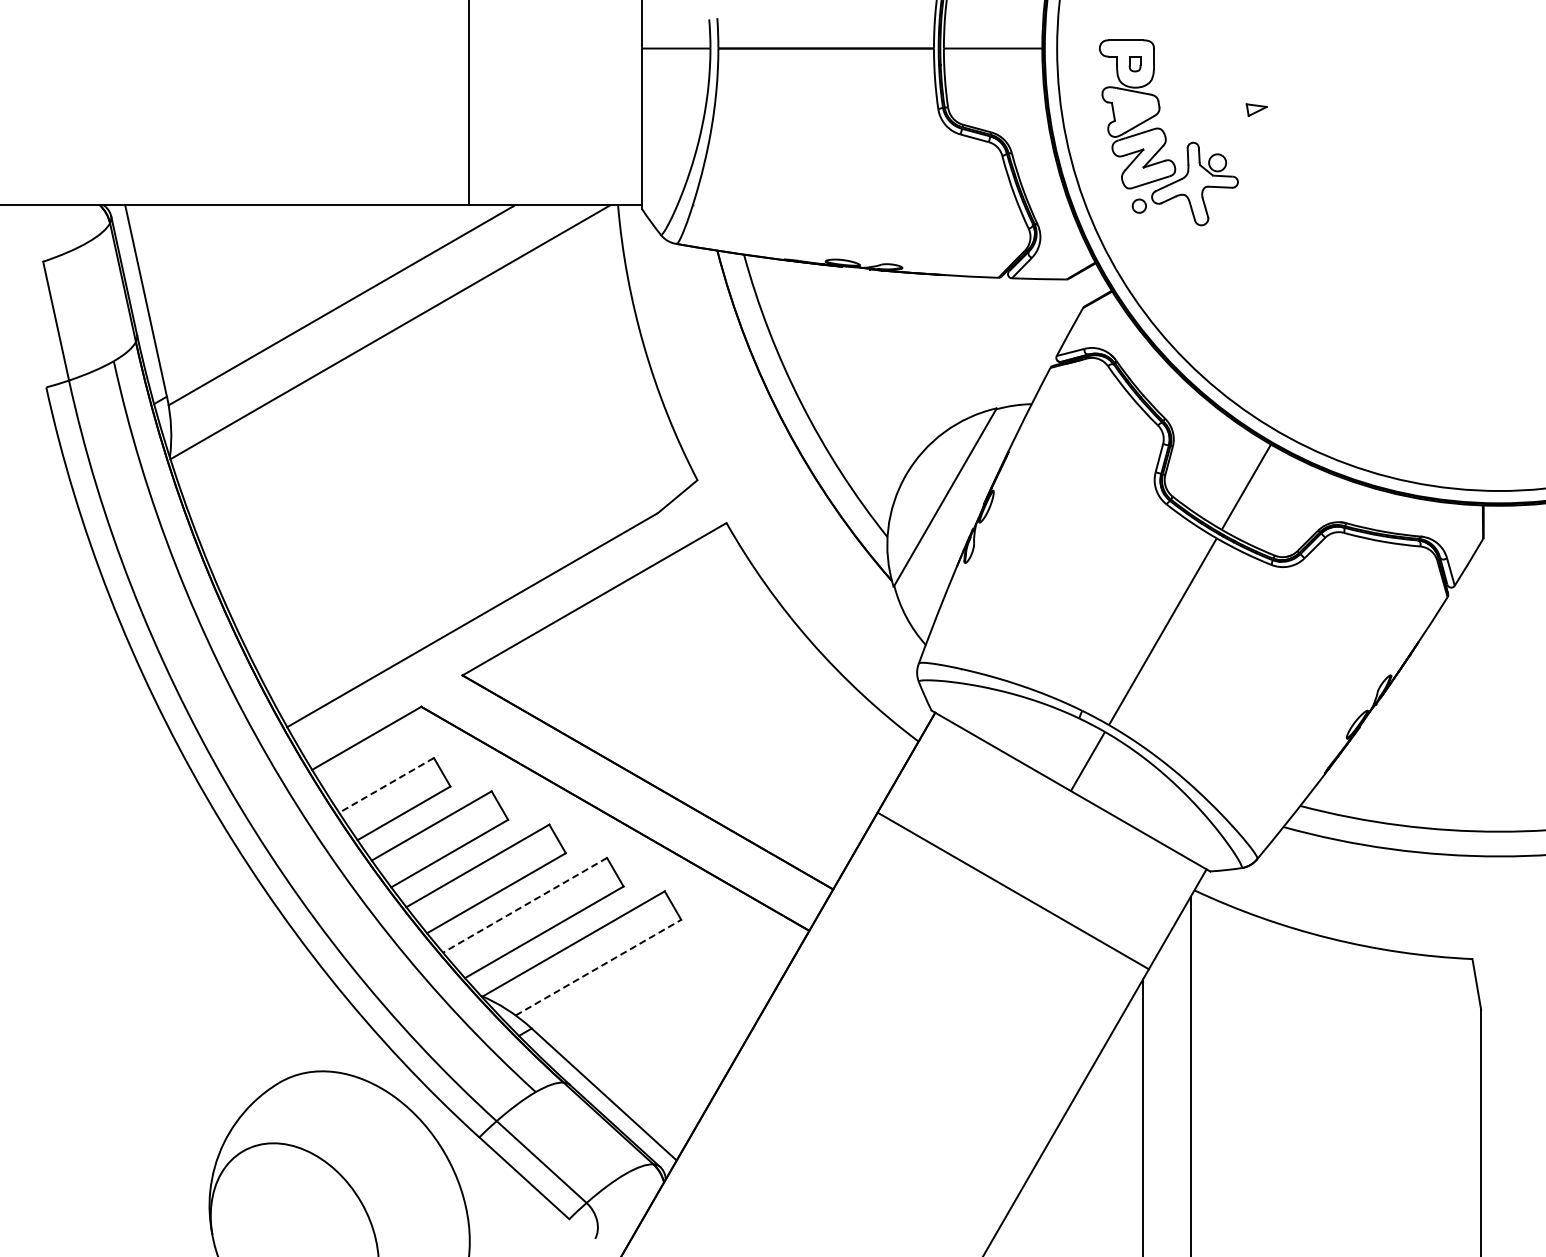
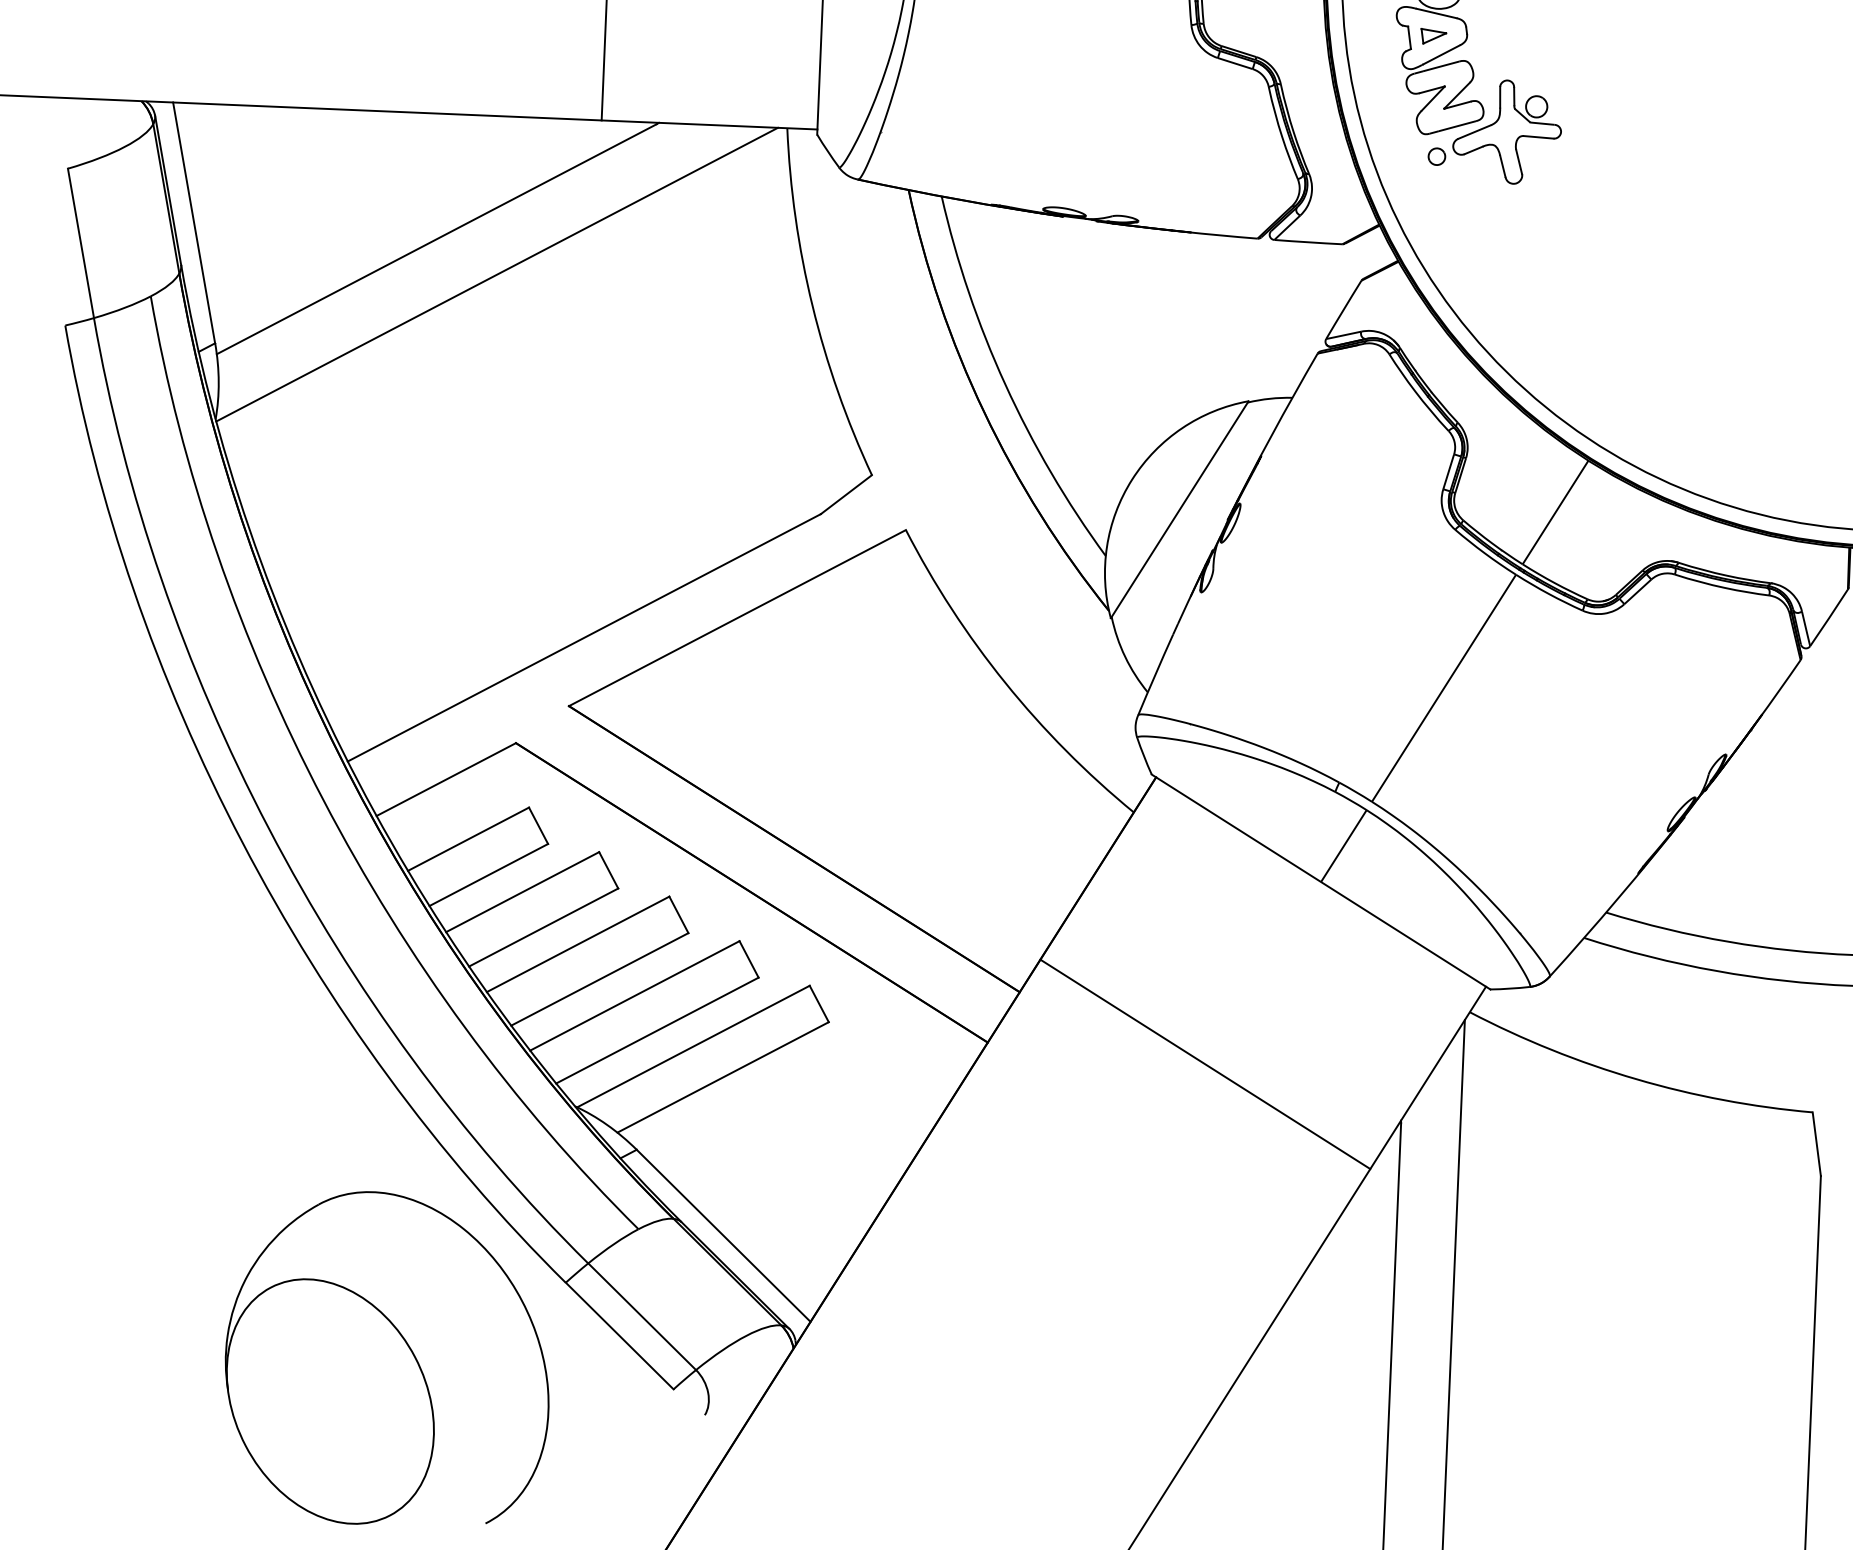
part: (1256, 109) -> (1433, 35), moved
line: (386, 785) -> (468, 839), dashed -> solid
line: (1013, 890) -> (1205, 1063), moved
line: (525, 905) -> (635, 996), dashed -> solid
line: (598, 967) -> (723, 1077), dashed -> solid

